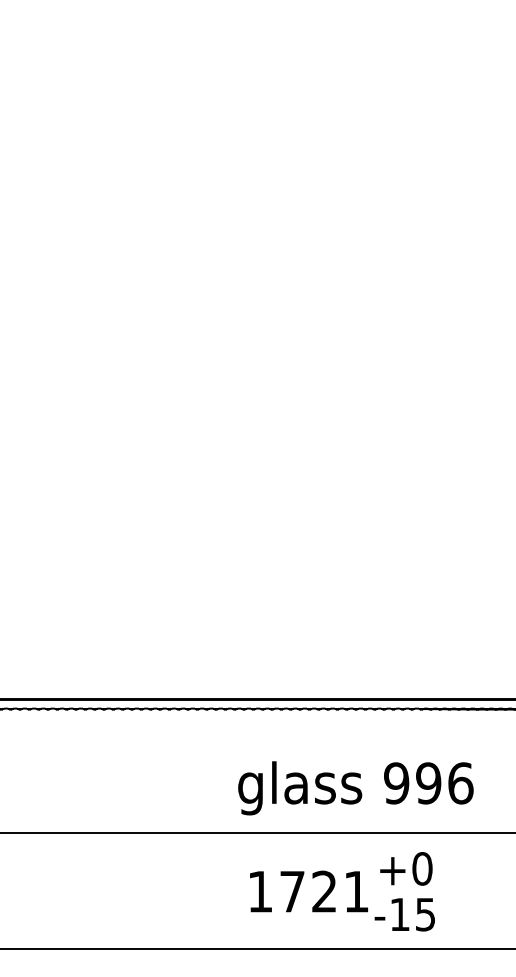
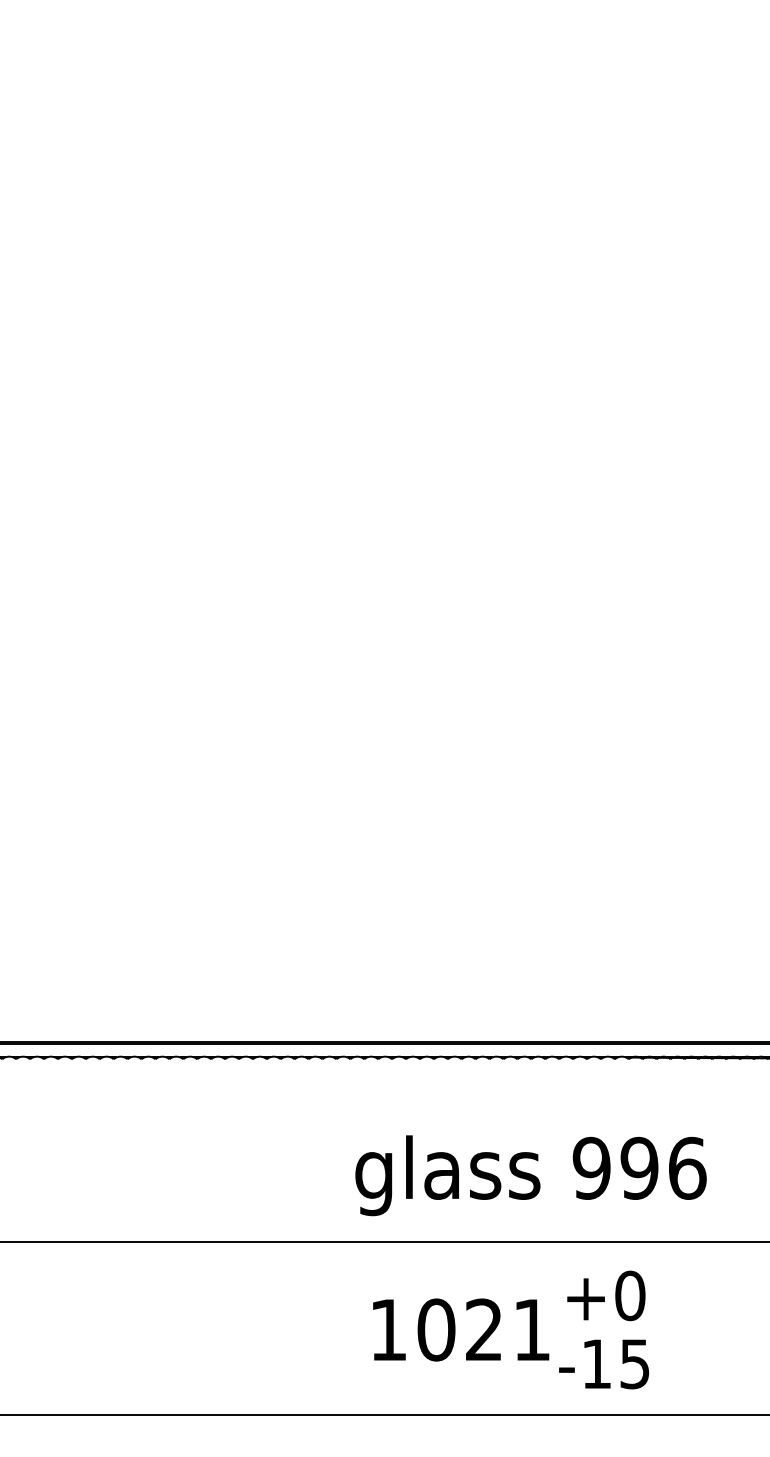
text: (292, 891) -> (436, 1329), 1721 -> 1021

